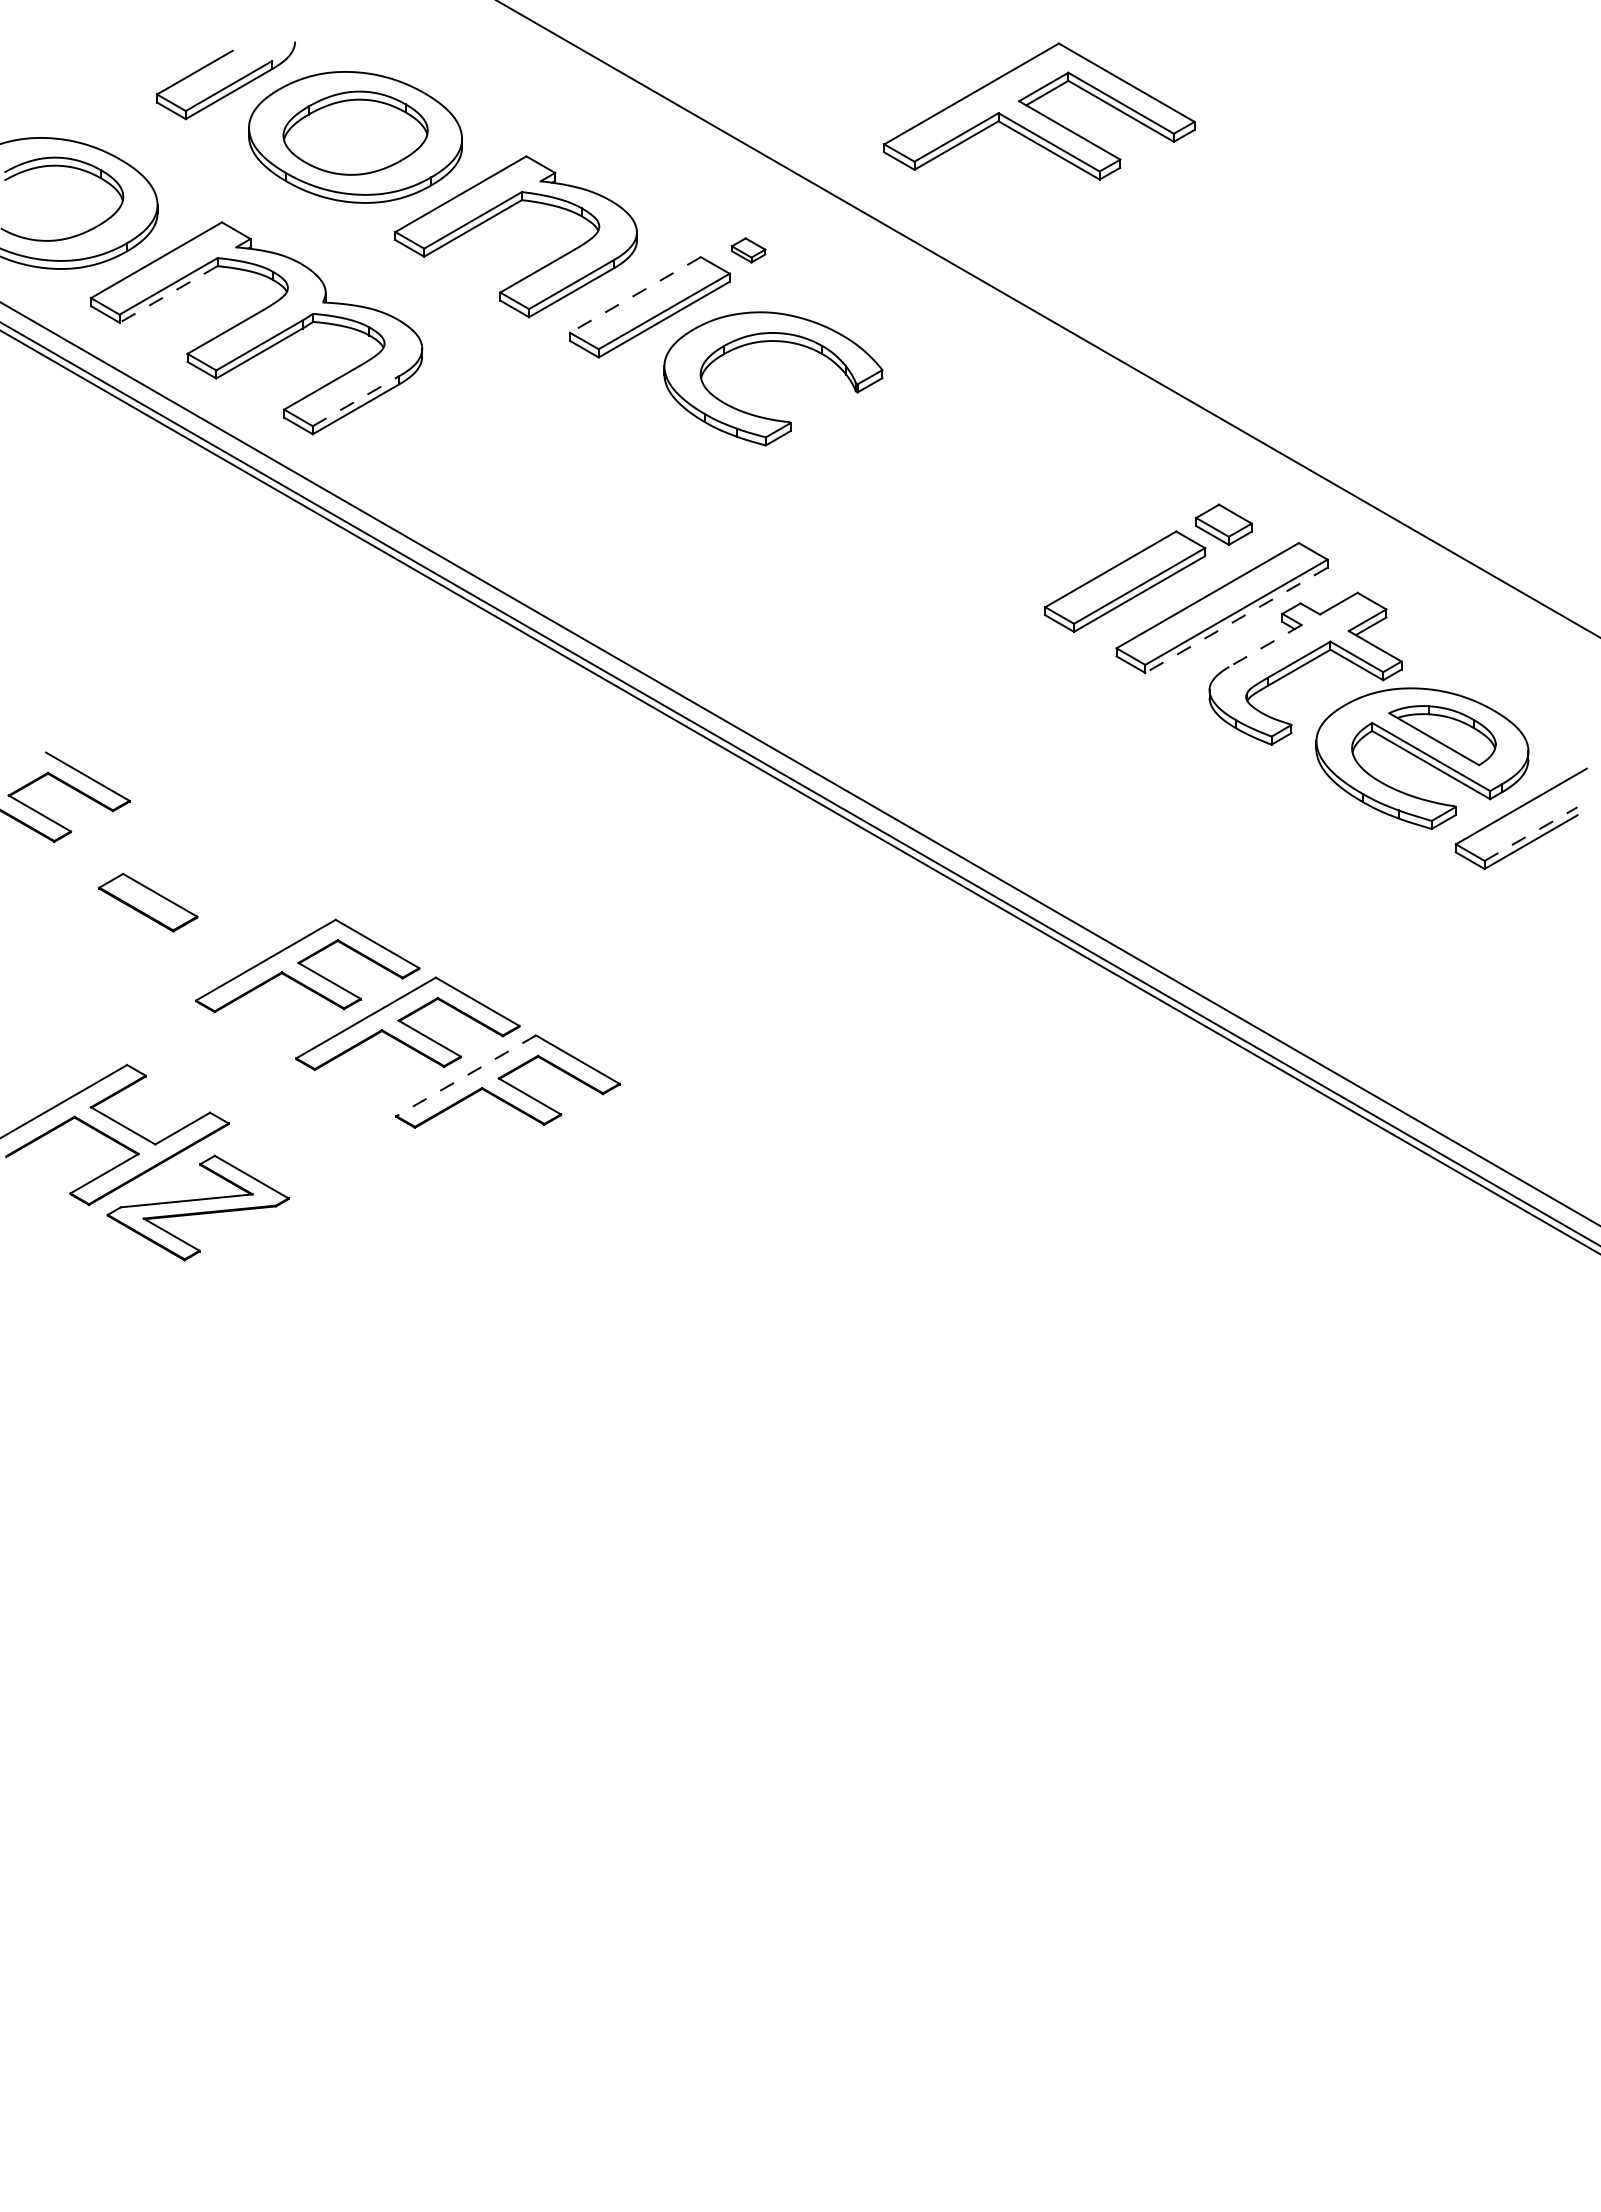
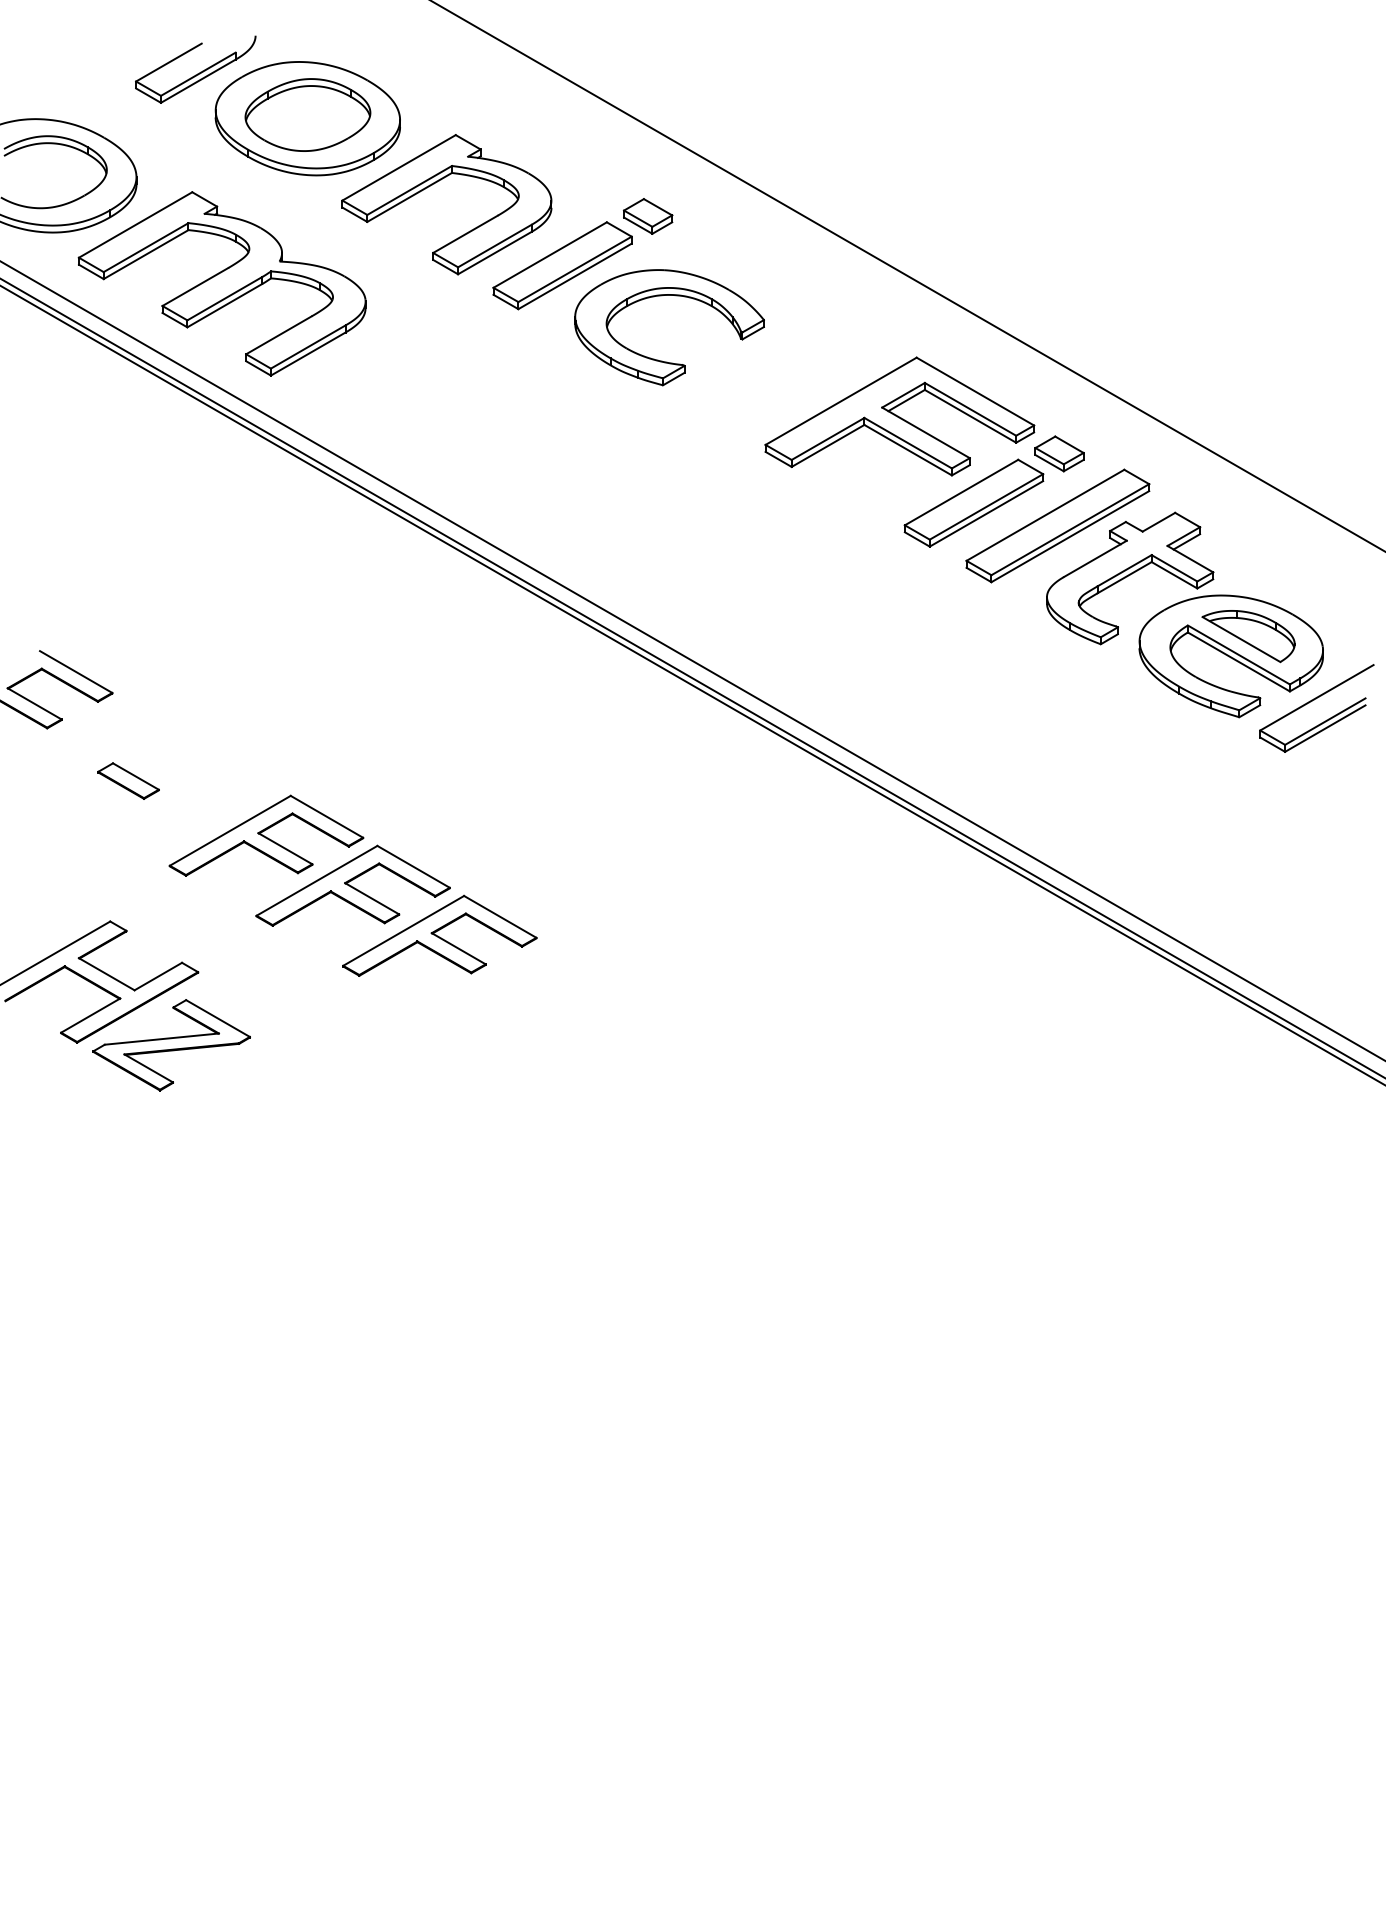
part: (1039, 111) -> (899, 416), moved
part: (748, 250) -> (647, 216), size x1.67
line: (168, 294) -> (146, 254), dashed -> solid
line: (635, 295) -> (550, 255), dashed -> solid
line: (355, 401) -> (307, 347), dashed -> solid
line: (1236, 620) -> (1070, 536), dashed -> solid
line: (1265, 646) -> (1095, 559), dashed -> solid
line: (1531, 834) -> (1325, 722), dashed -> solid
part: (148, 902) -> (128, 780), size x0.71
line: (466, 1075) -> (403, 930), dashed -> solid

